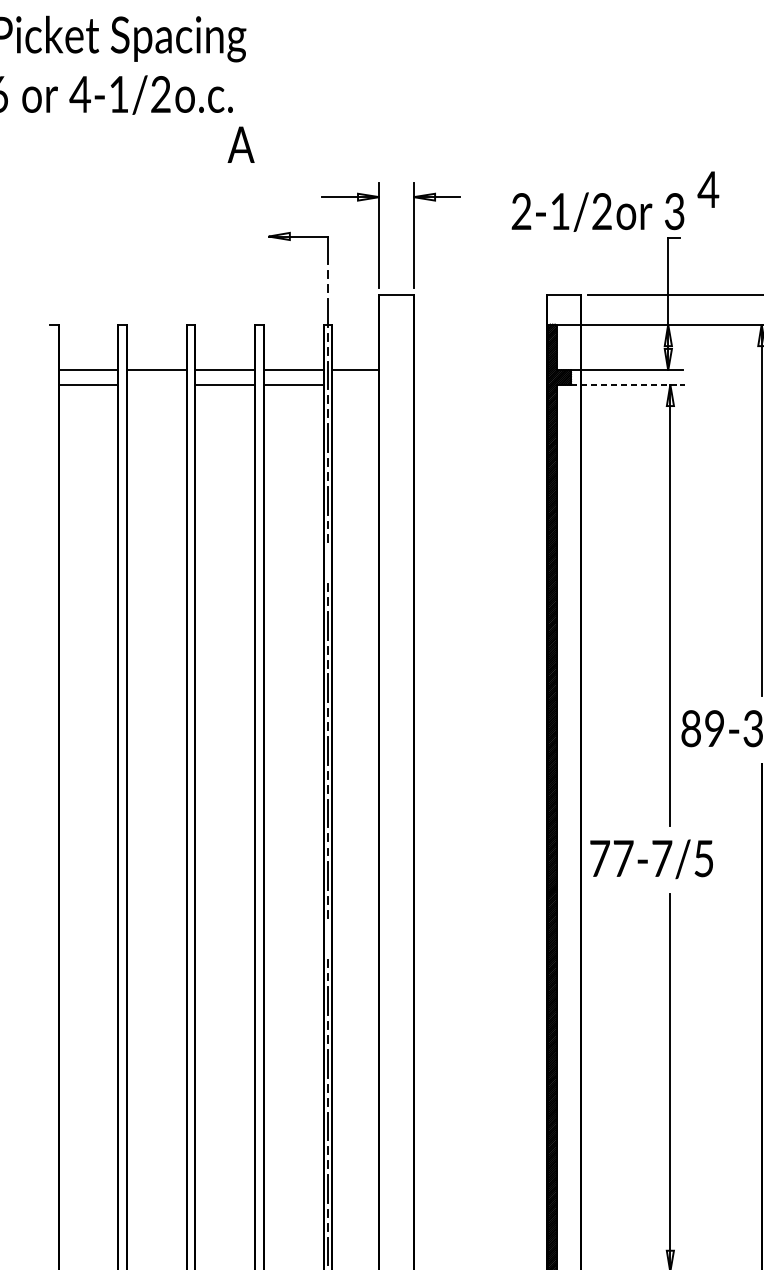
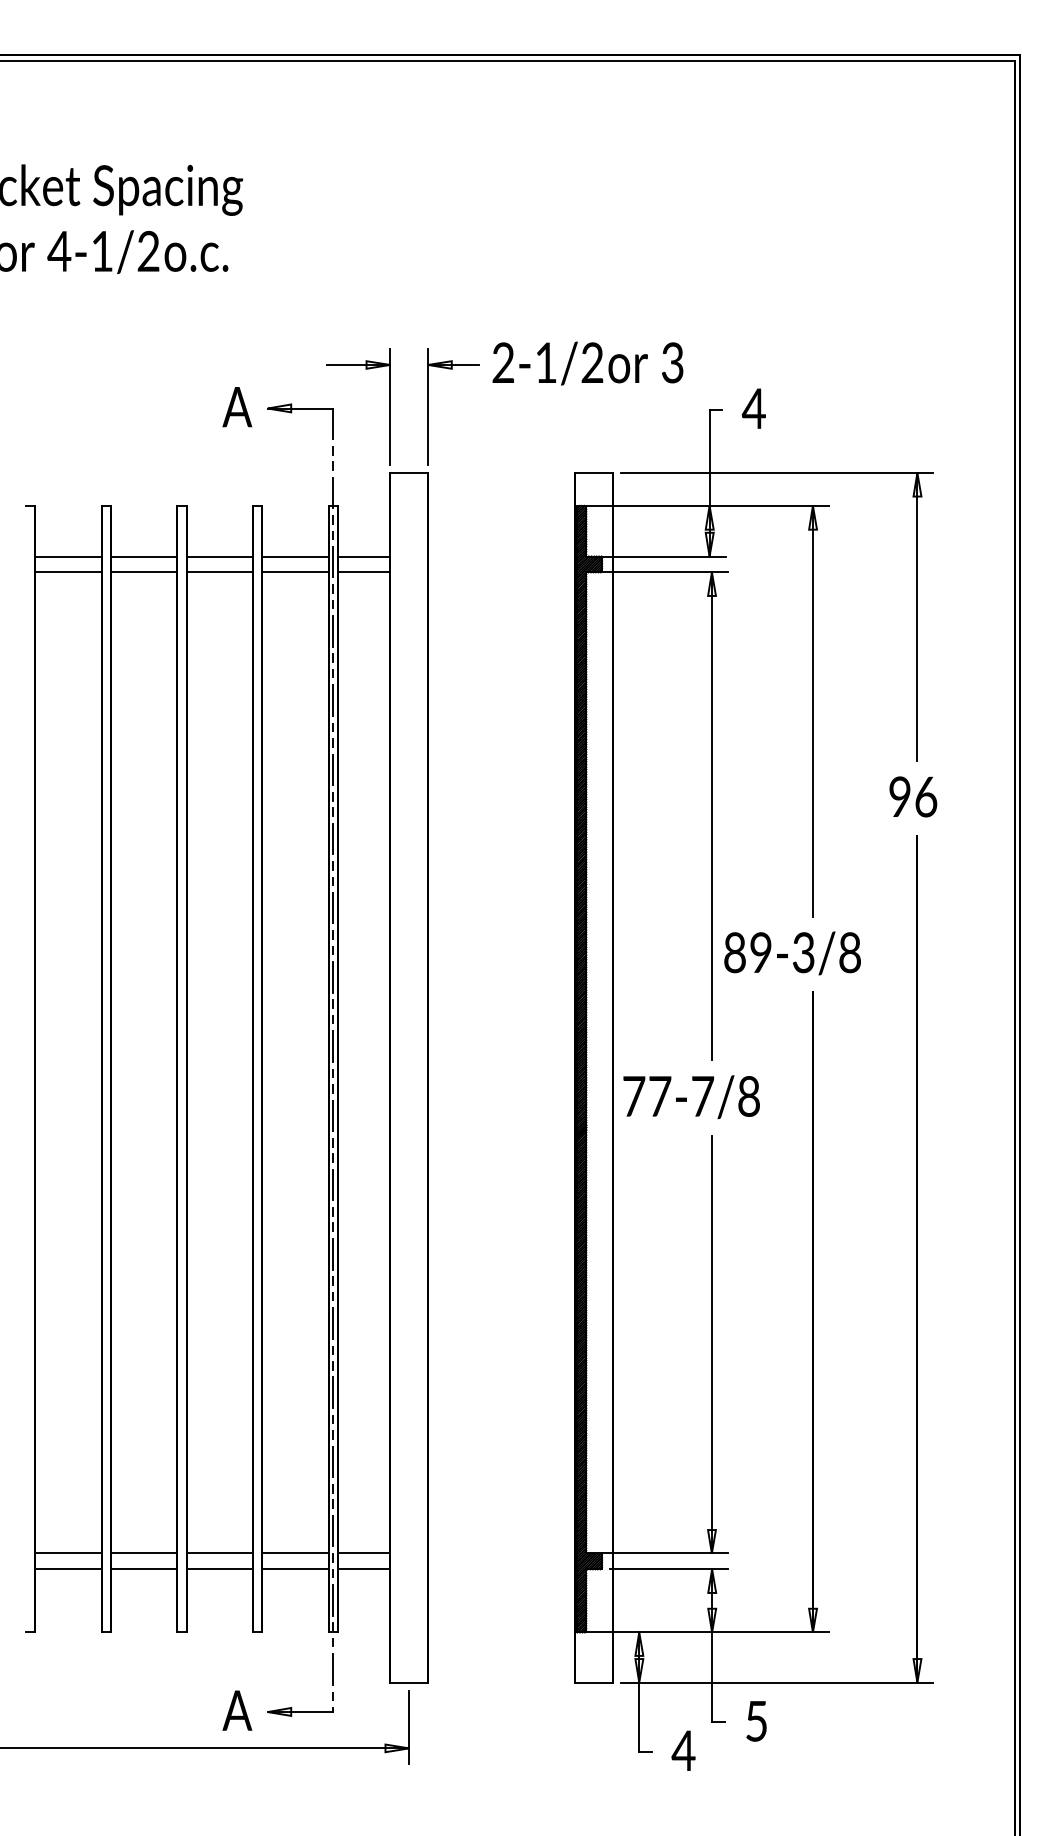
text: (241, 145) -> (237, 407), moved
text: (707, 189) -> (753, 408), moved
text: (597, 212) -> (587, 363), moved
line: (157, 384) -> (144, 572), added
line: (356, 384) -> (364, 572), added
line: (627, 384) -> (664, 572), dashed -> solid
line: (328, 562) -> (333, 769), added
text: (703, 858) -> (748, 1096), 77-7/5 -> 77-7/8
line: (328, 938) -> (333, 1184), added

